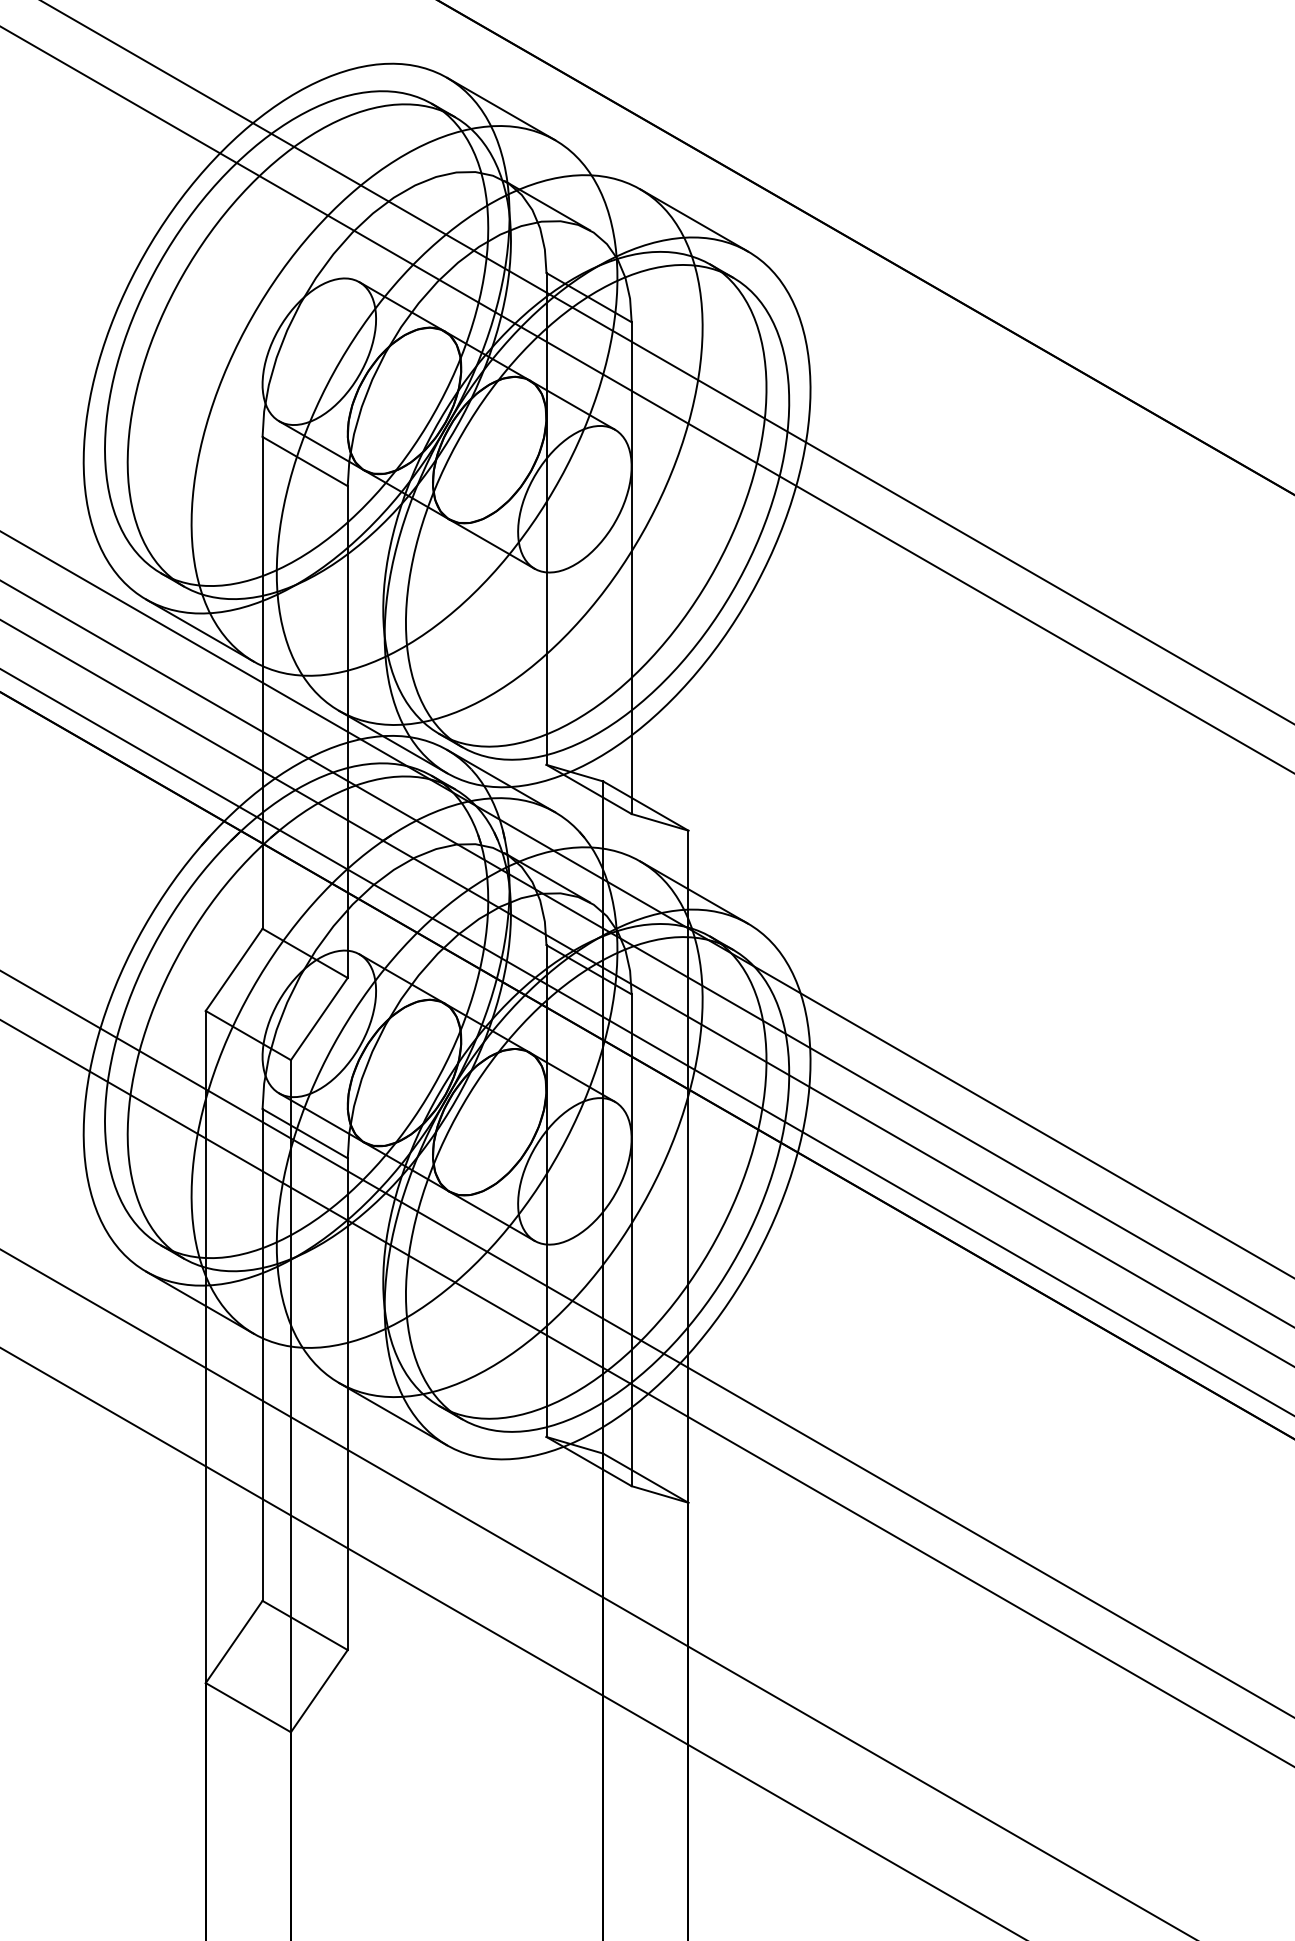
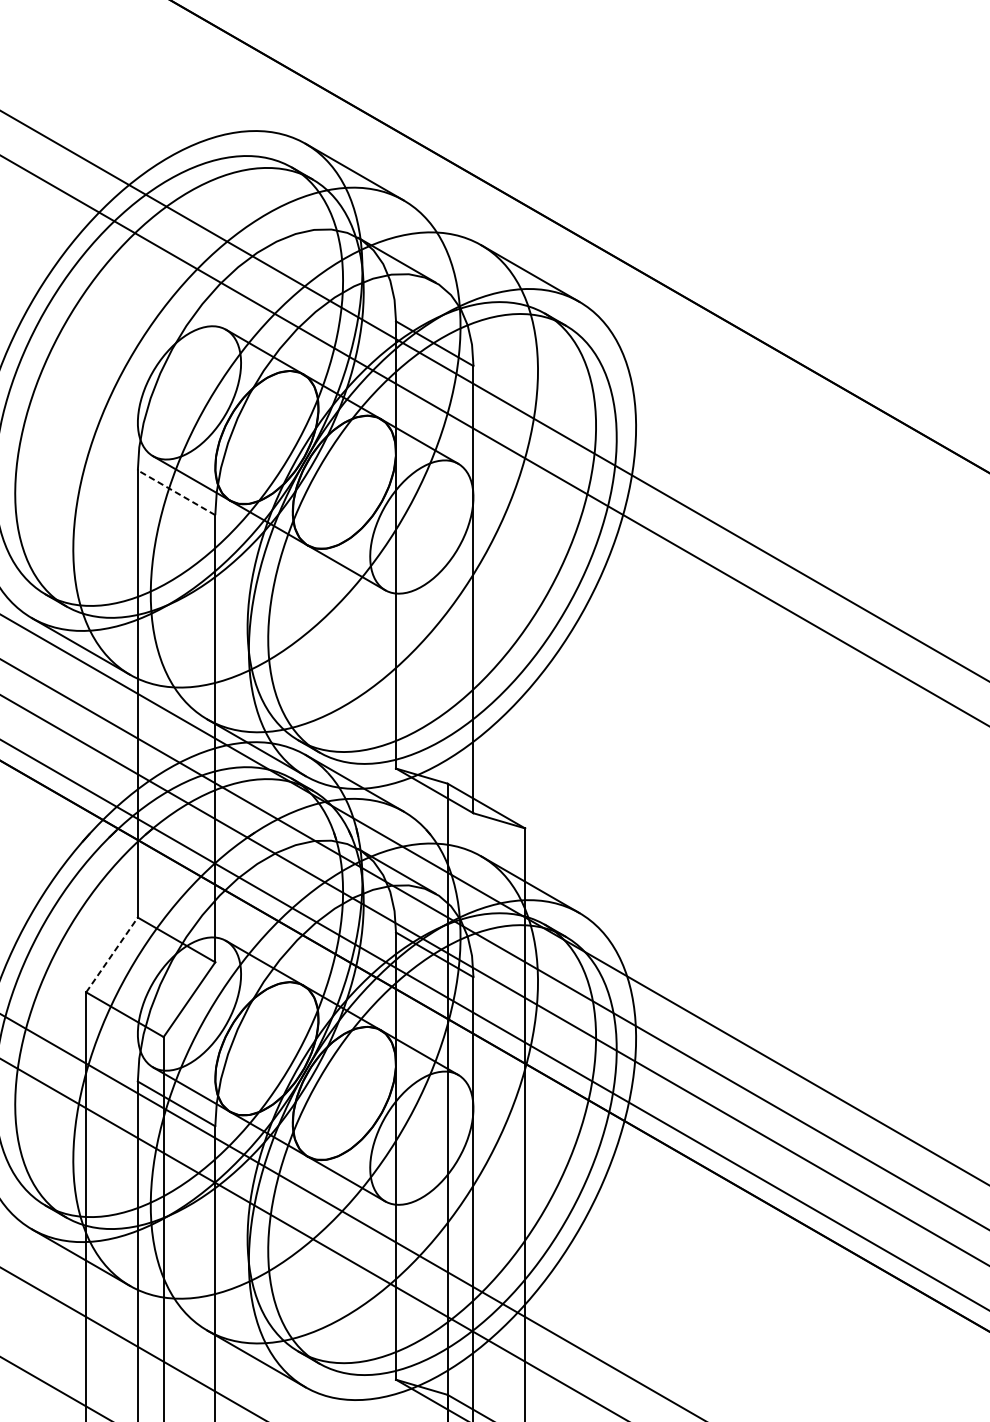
line: (304, 461) -> (175, 492), solid -> dashed
line: (234, 969) -> (112, 954), solid -> dashed

